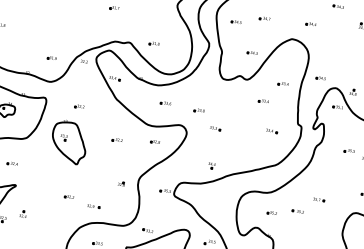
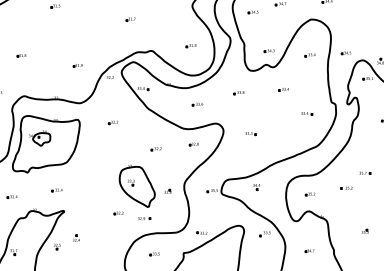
part: (153, 44) -> (190, 46), moved
part: (251, 53) -> (268, 51), moved
part: (51, 58) -> (77, 65), moved
part: (282, 84) -> (309, 55), moved
part: (262, 100) -> (282, 89), moved
part: (198, 111) -> (238, 93), moved
part: (214, 129) -> (250, 134), moved
part: (68, 142) -> (136, 186), moved
part: (211, 166) -> (256, 187), moved
part: (271, 213) -> (309, 194), moved

